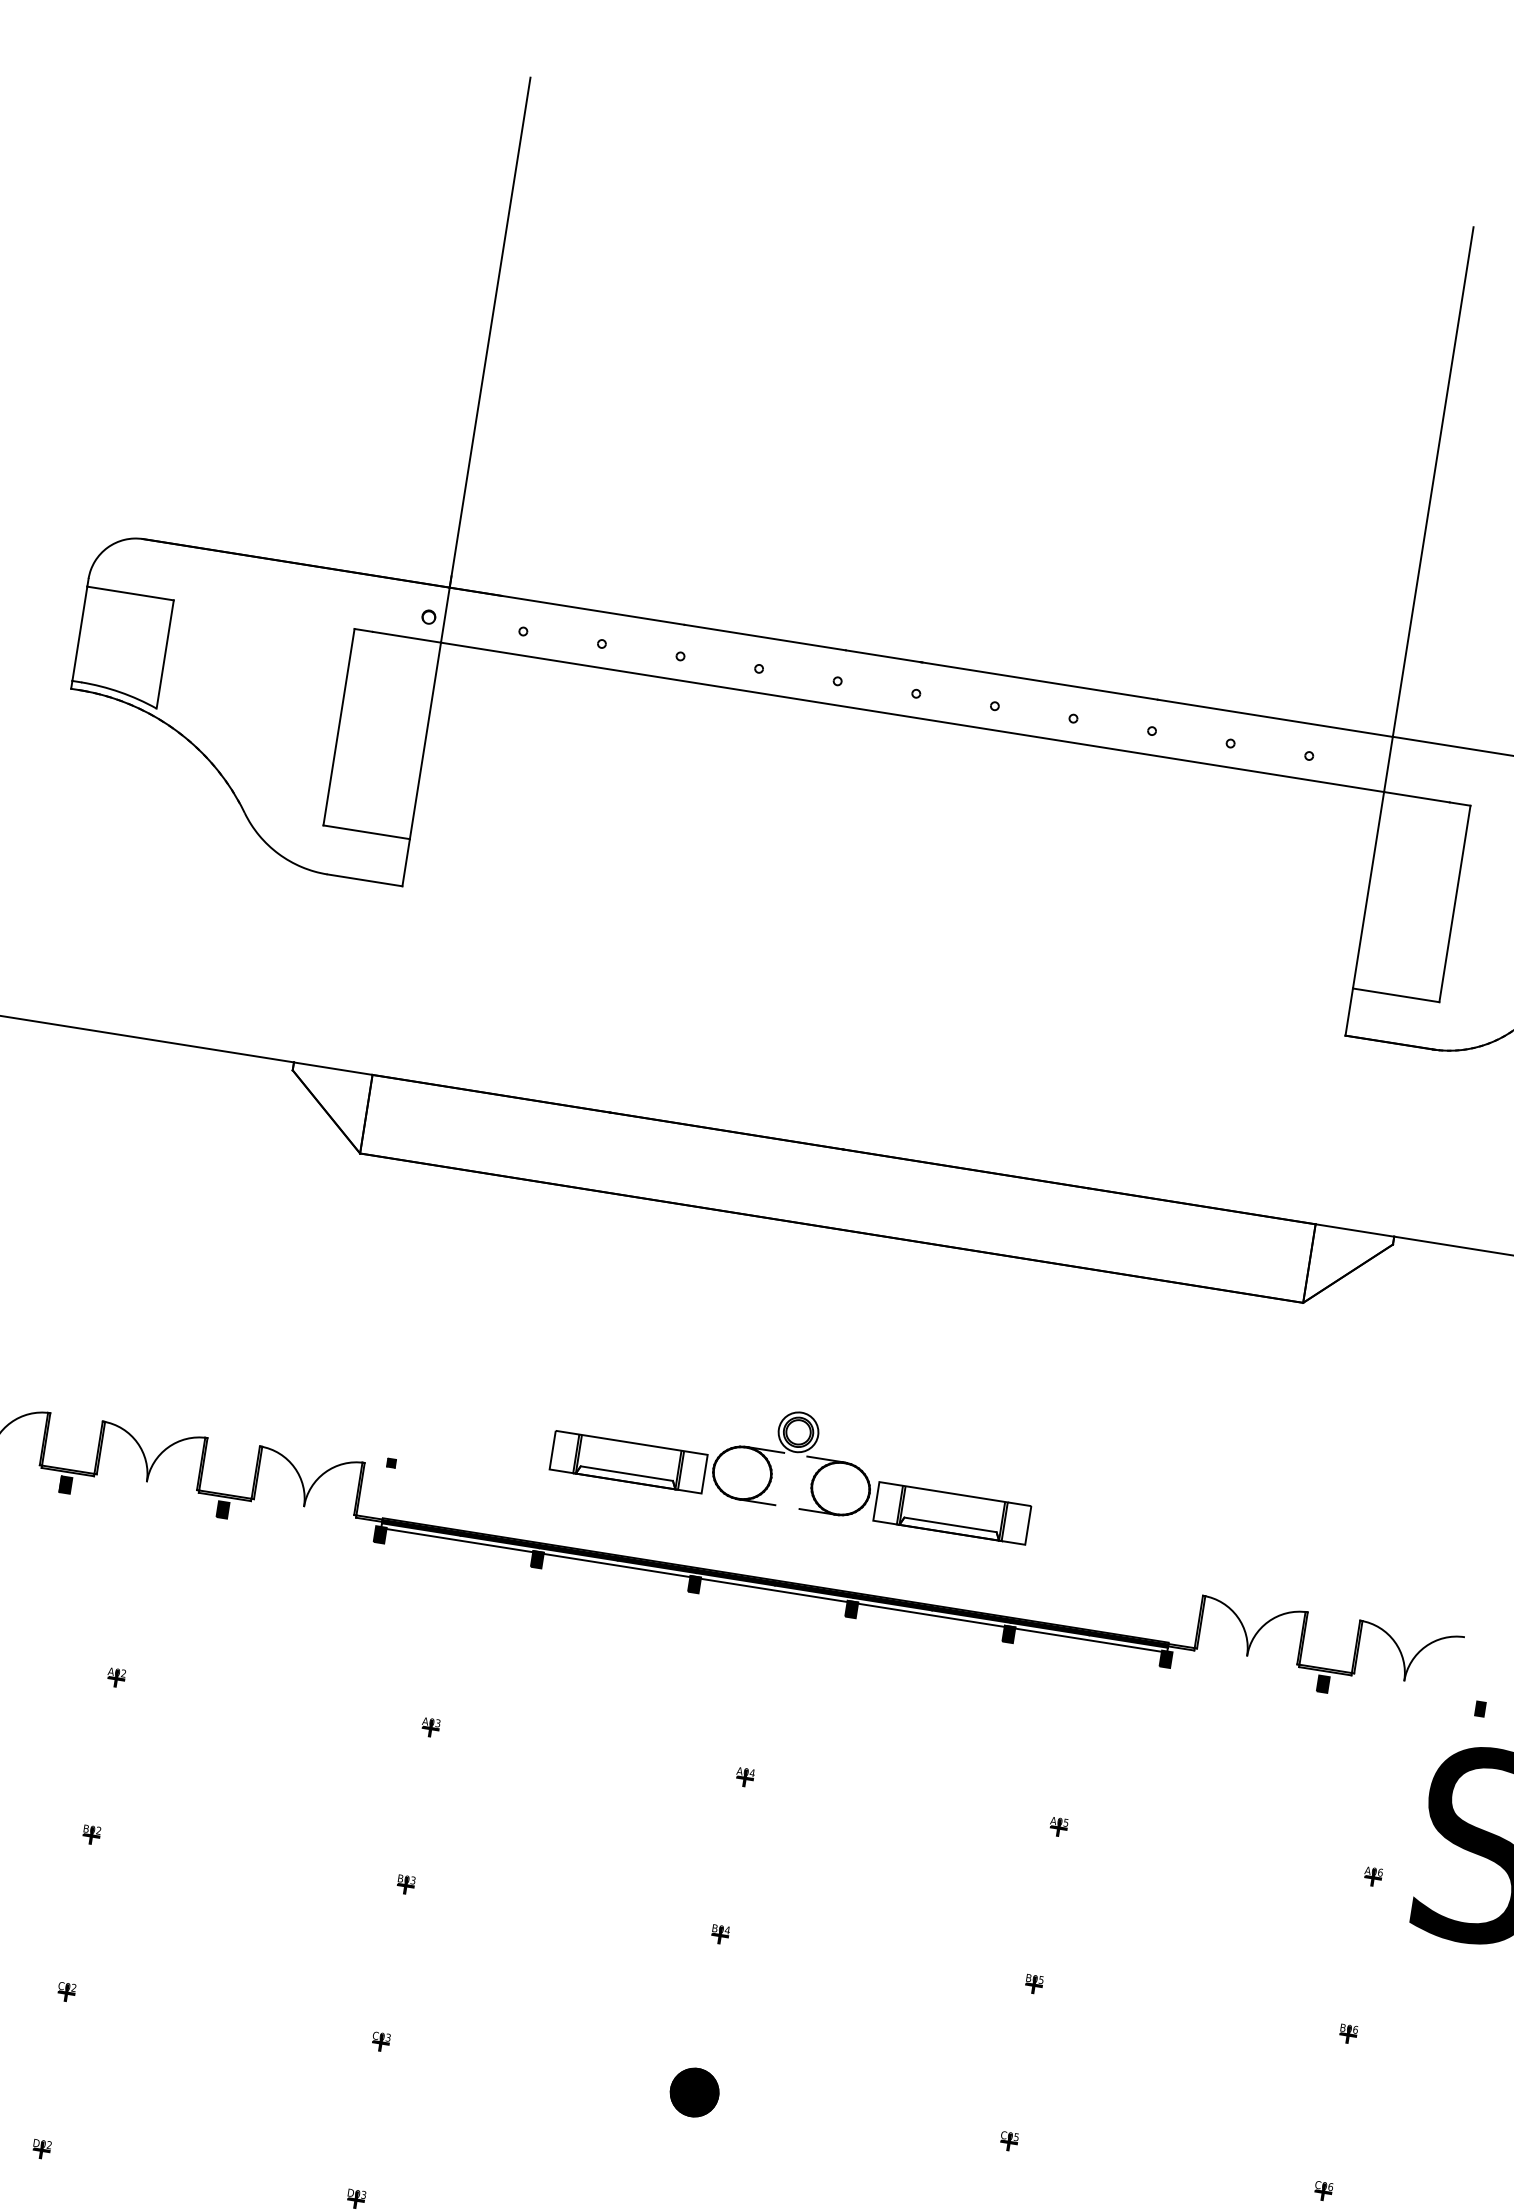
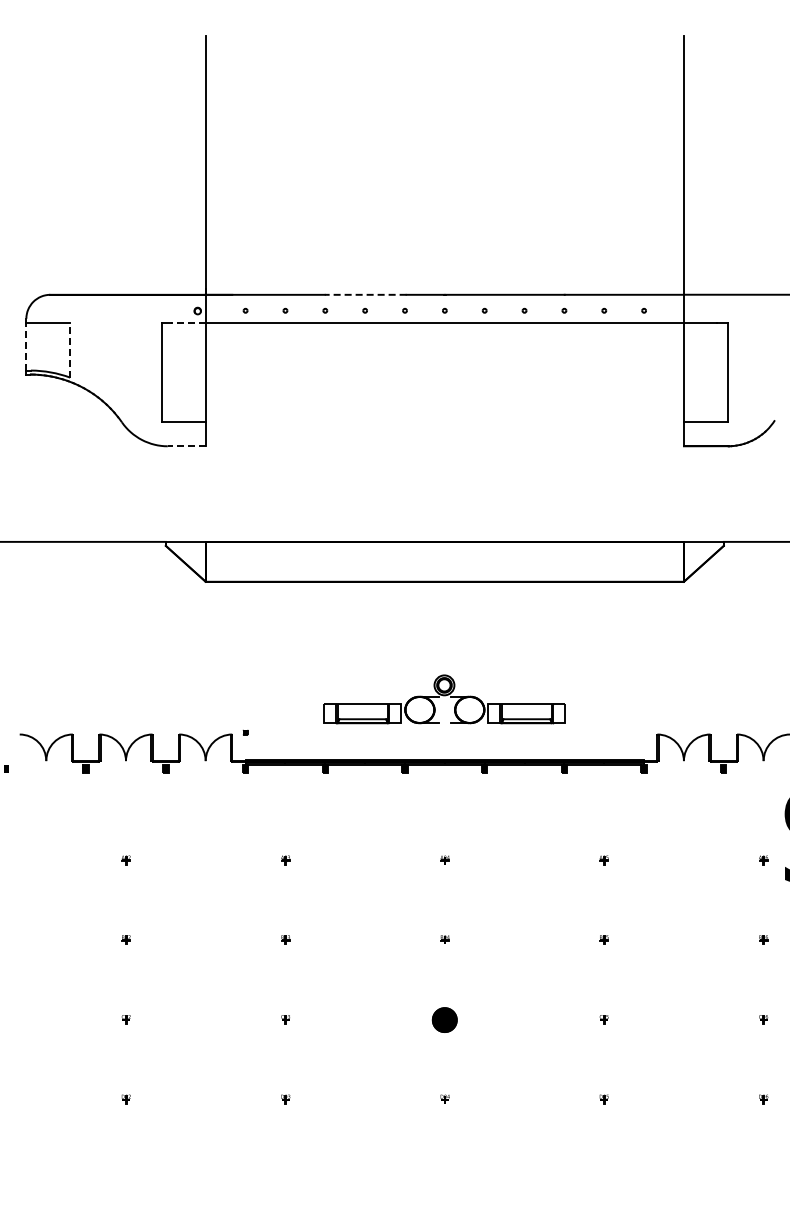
line: (80, 633) -> (26, 346), solid -> dashed
line: (405, 636) -> (187, 322), solid -> dashed
line: (764, 636) -> (365, 294), solid -> dashed
line: (165, 653) -> (70, 349), solid -> dashed
line: (364, 880) -> (186, 446), solid -> dashed

